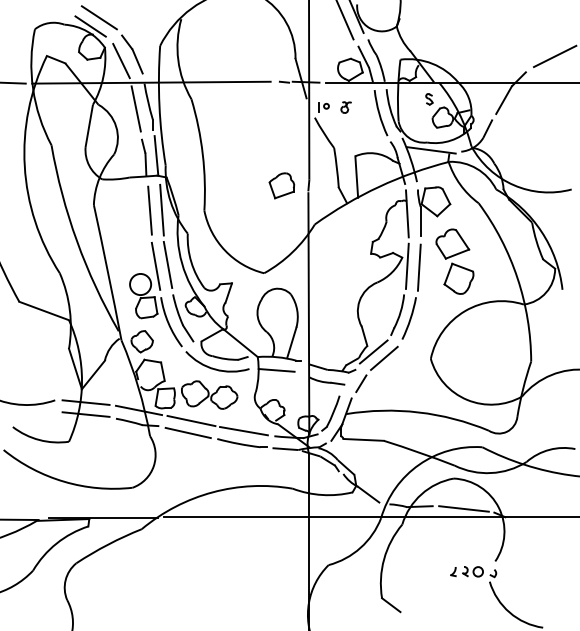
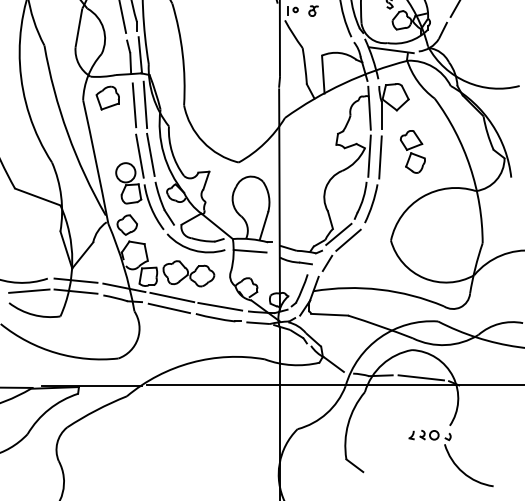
part: (281, 185) -> (107, 97), moved
part: (454, 261) -> (412, 151), size x0.71
line: (34, 413) -> (28, 290), added

